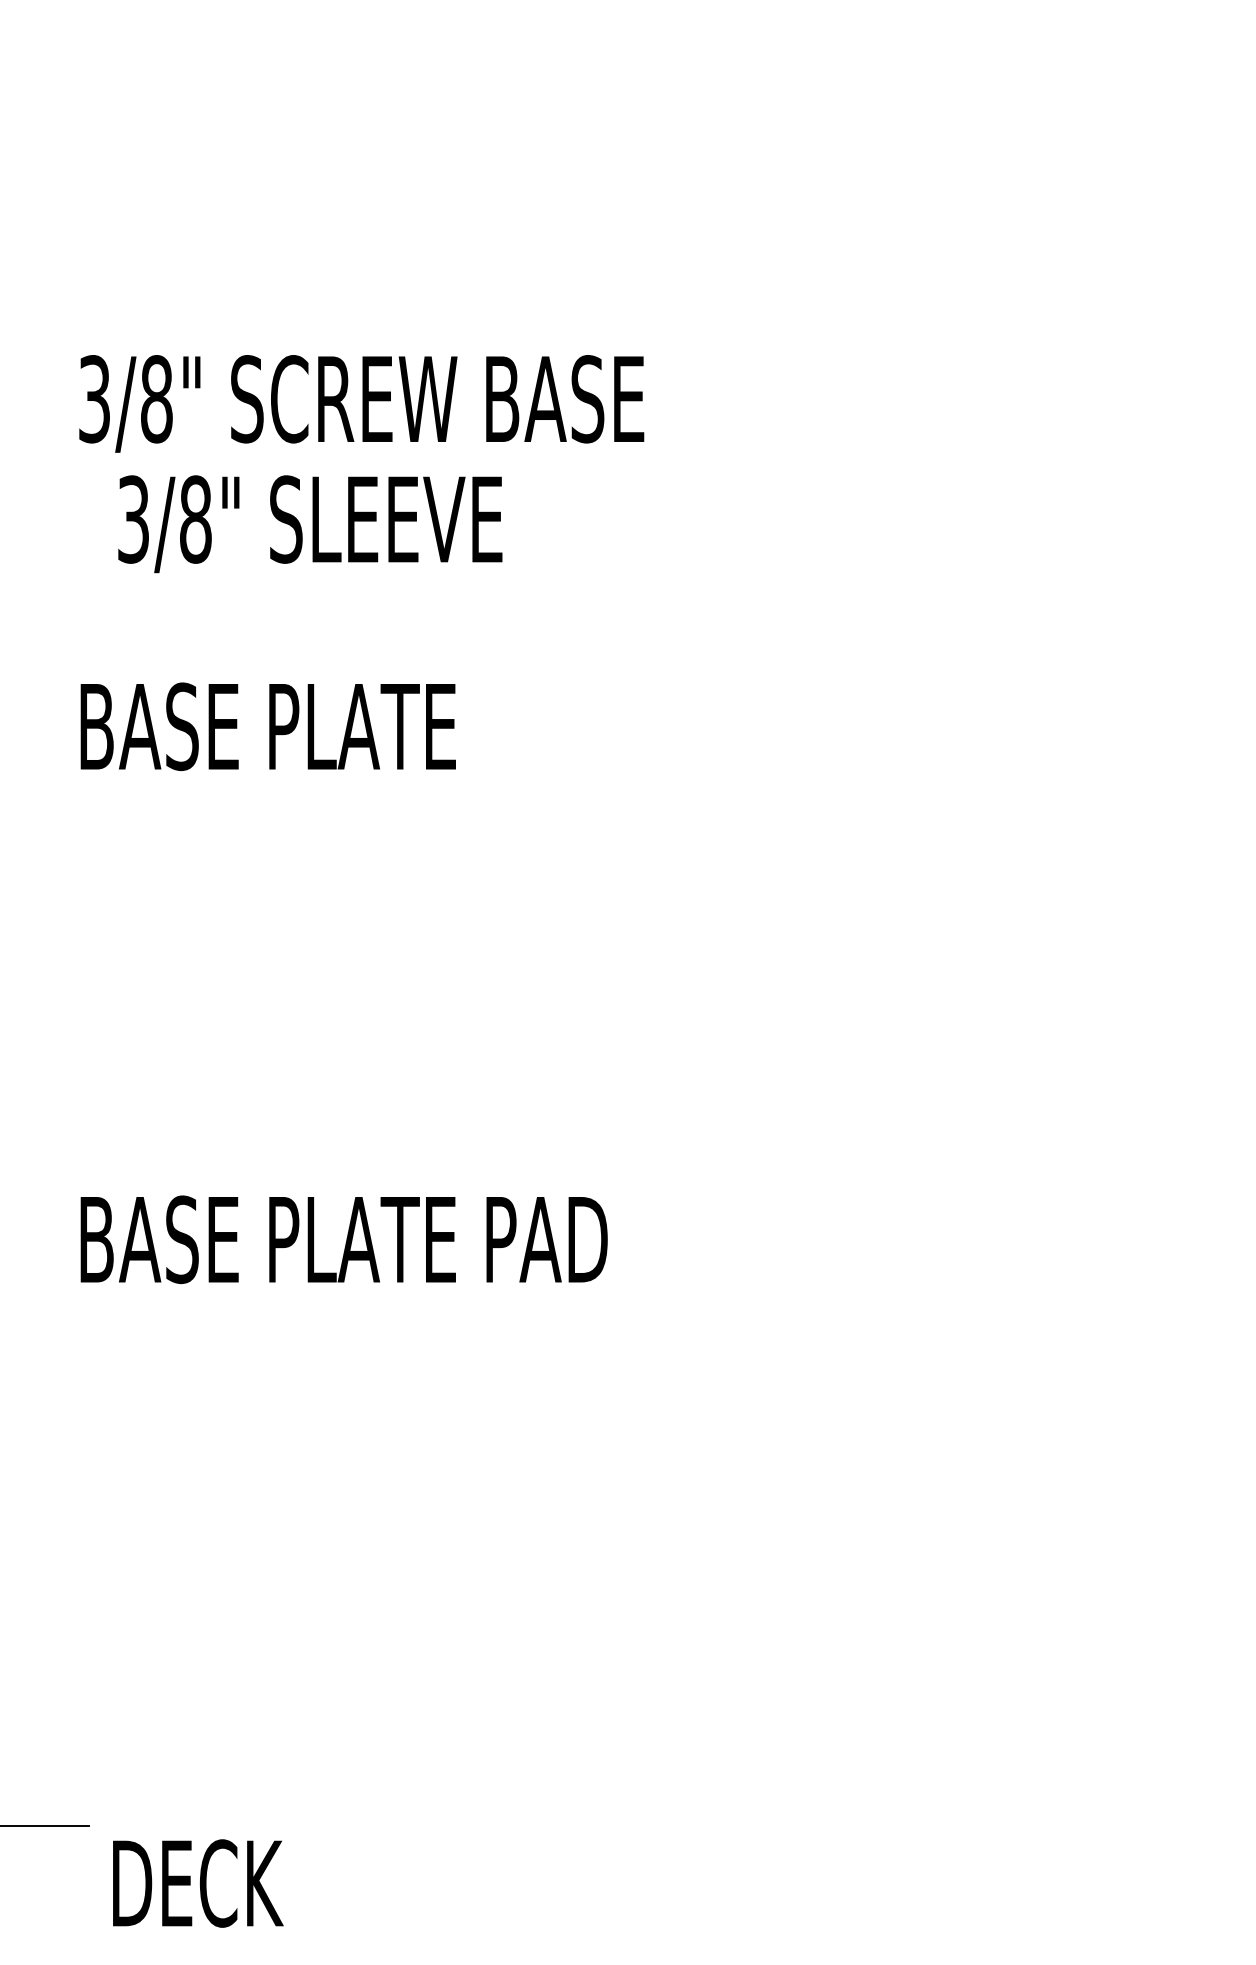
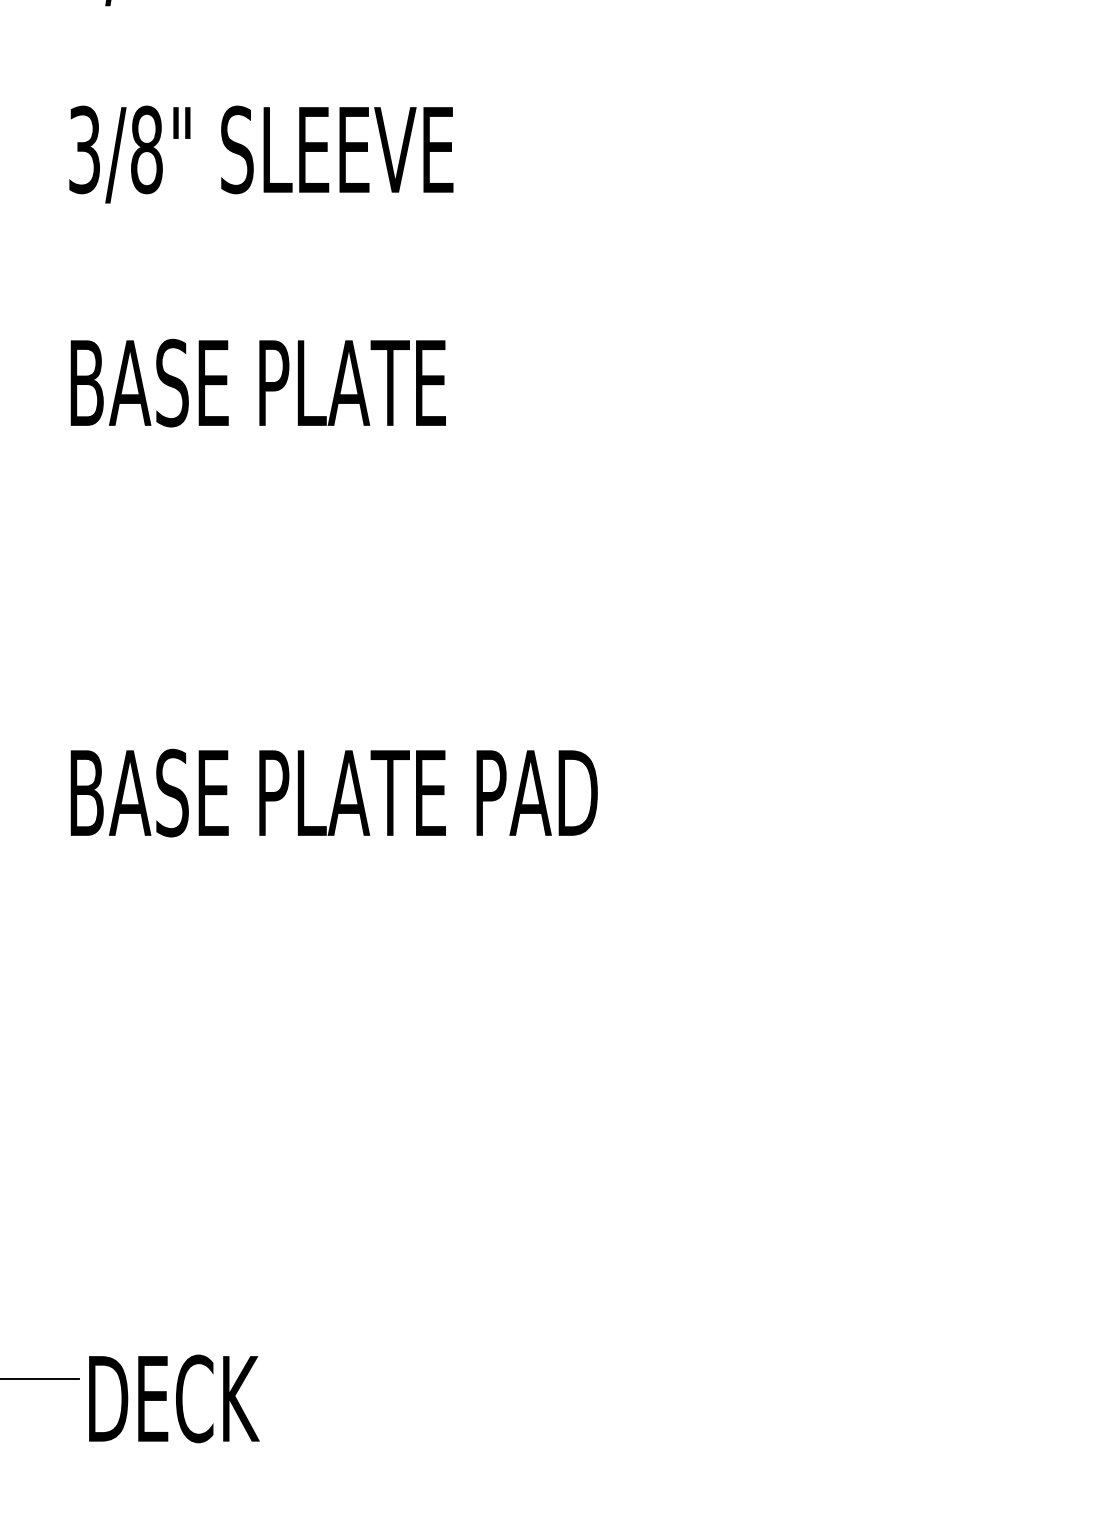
text: (310, 524) -> (261, 154), moved
text: (267, 726) -> (257, 382), moved
text: (198, 1883) -> (174, 1398), moved

